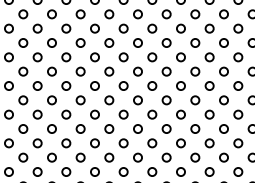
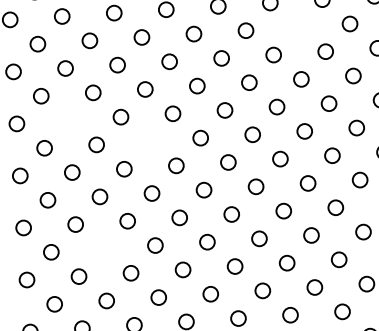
circle: (152, 28) -> (298, 27), removed
circle: (23, 71) -> (69, 120), removed
circle: (66, 85) -> (148, 140), removed
circle: (37, 143) -> (103, 249), removed

